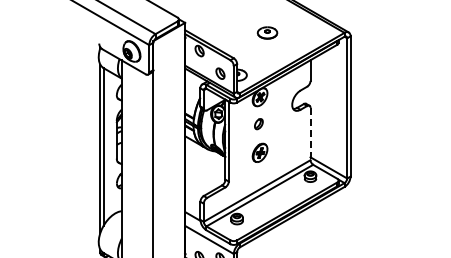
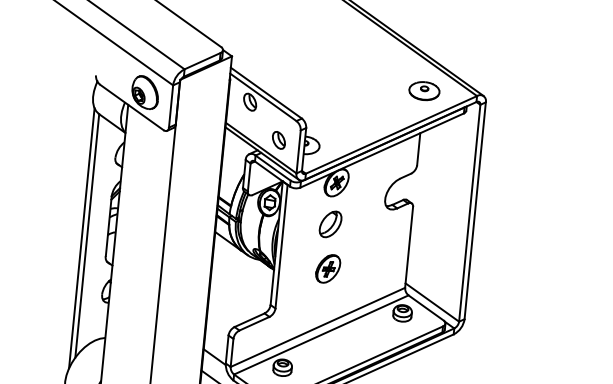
part: (267, 32) -> (424, 90), moved
part: (258, 123) -> (330, 223), size x1.67
line: (310, 134) -> (408, 248), dashed -> solid

